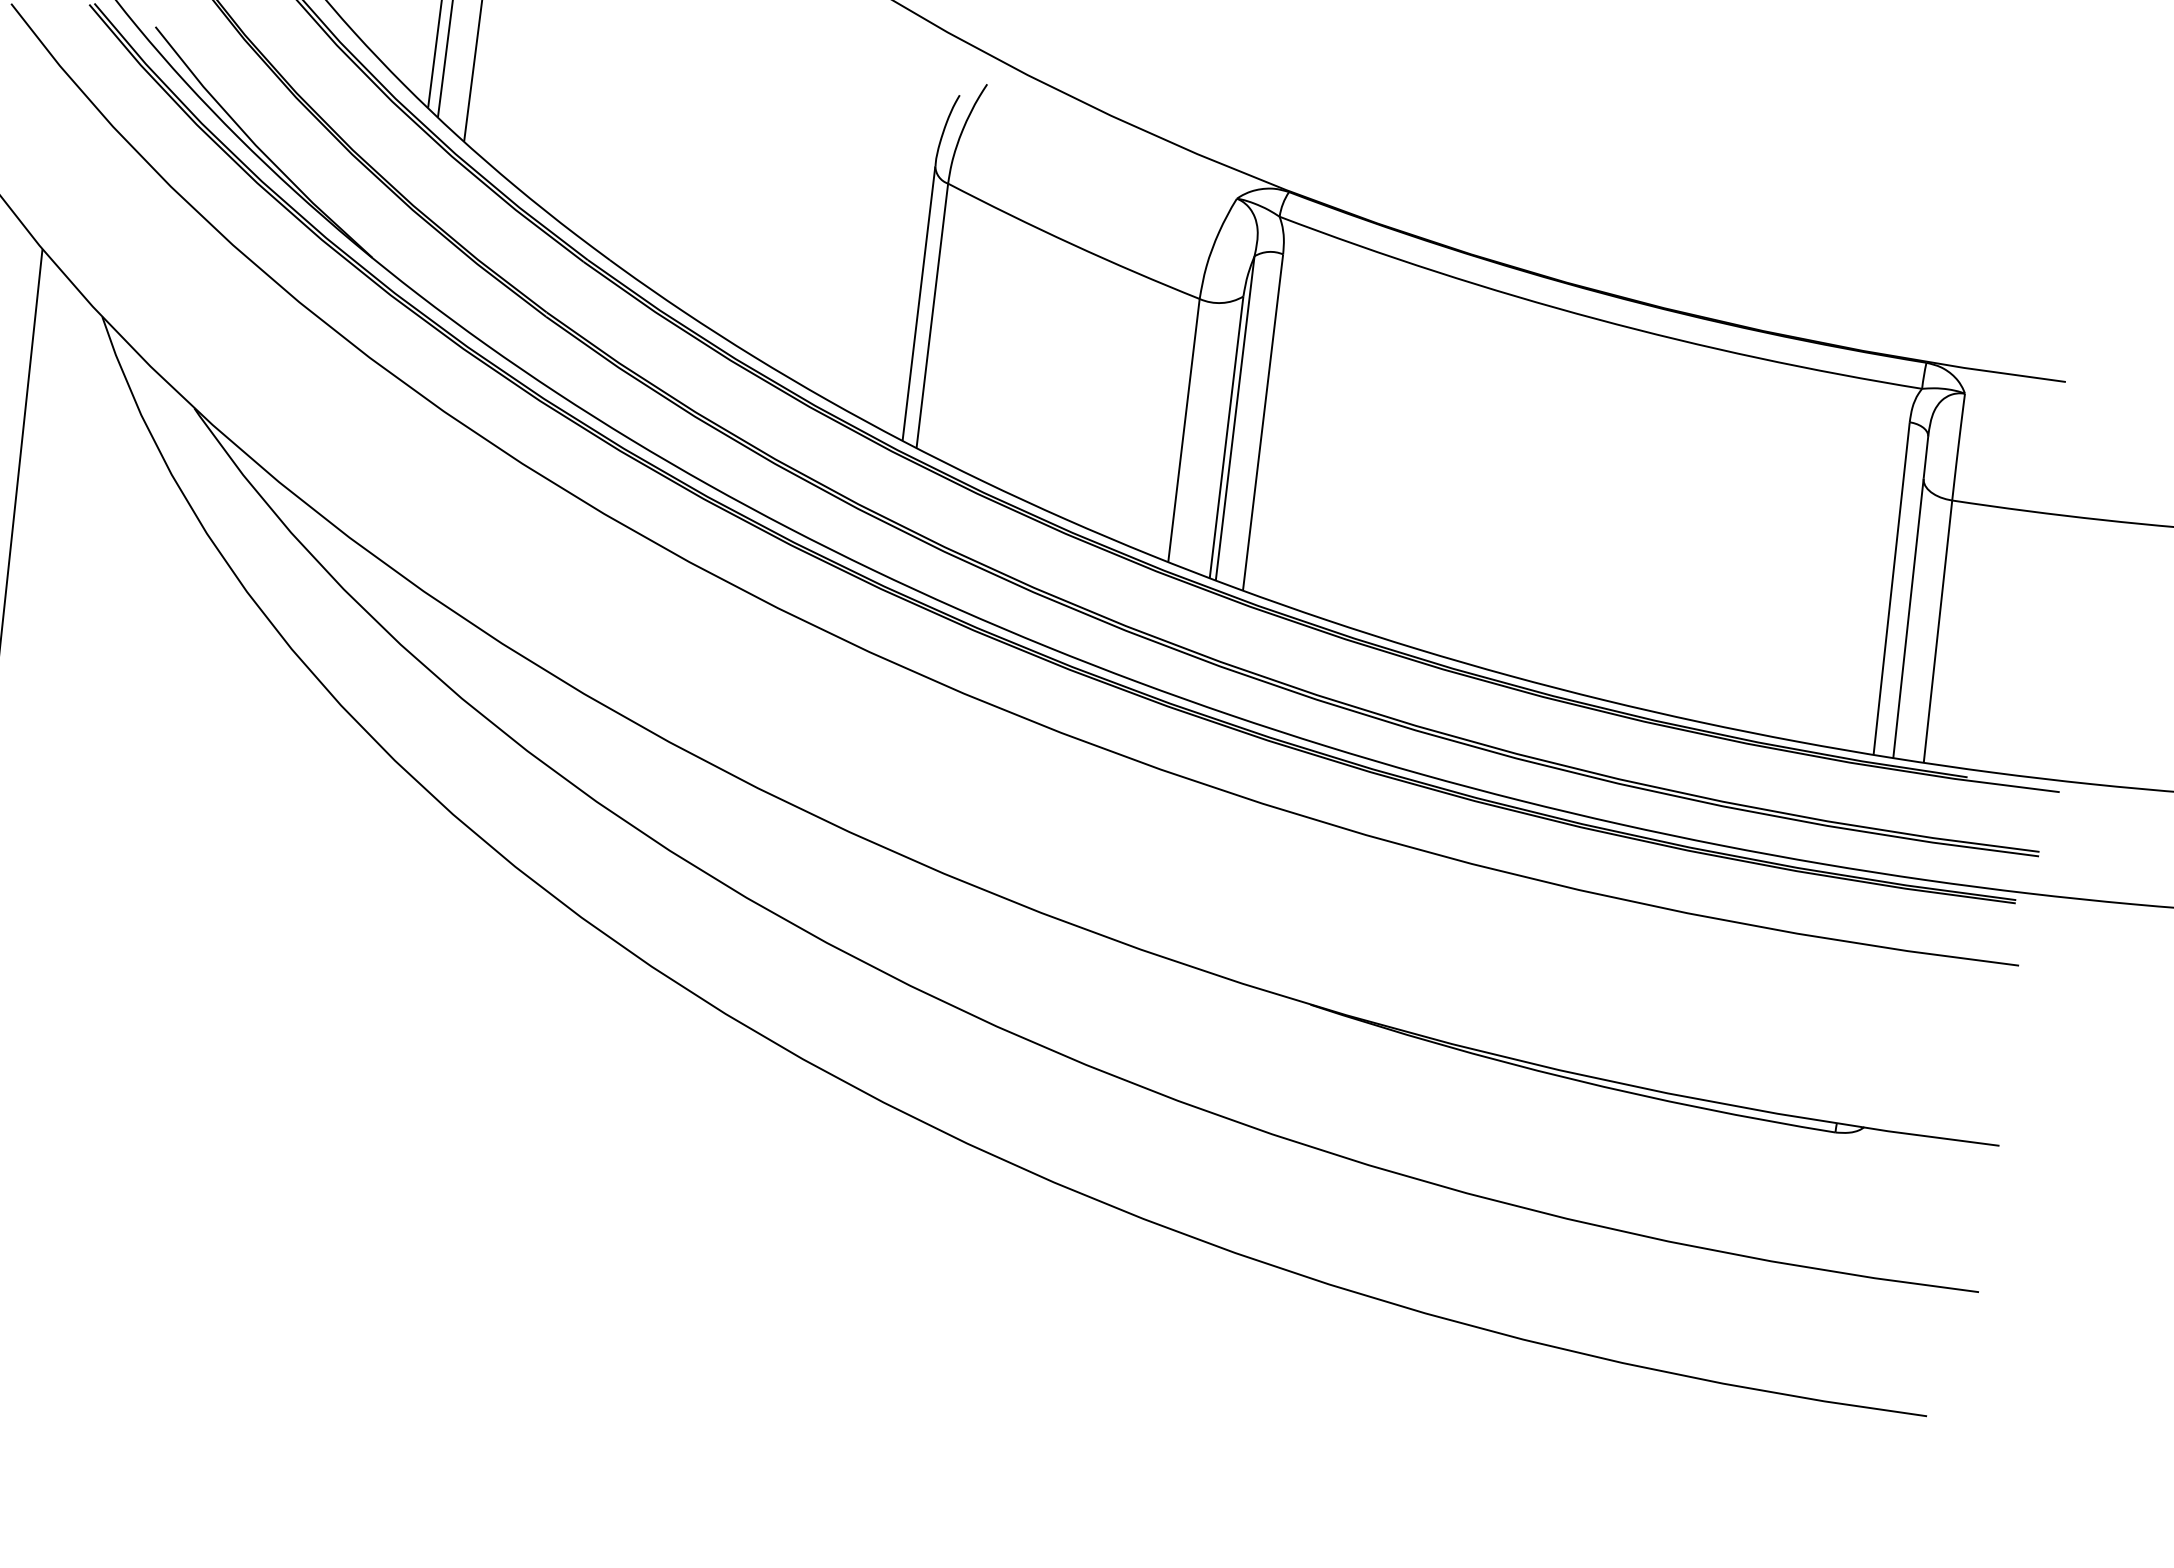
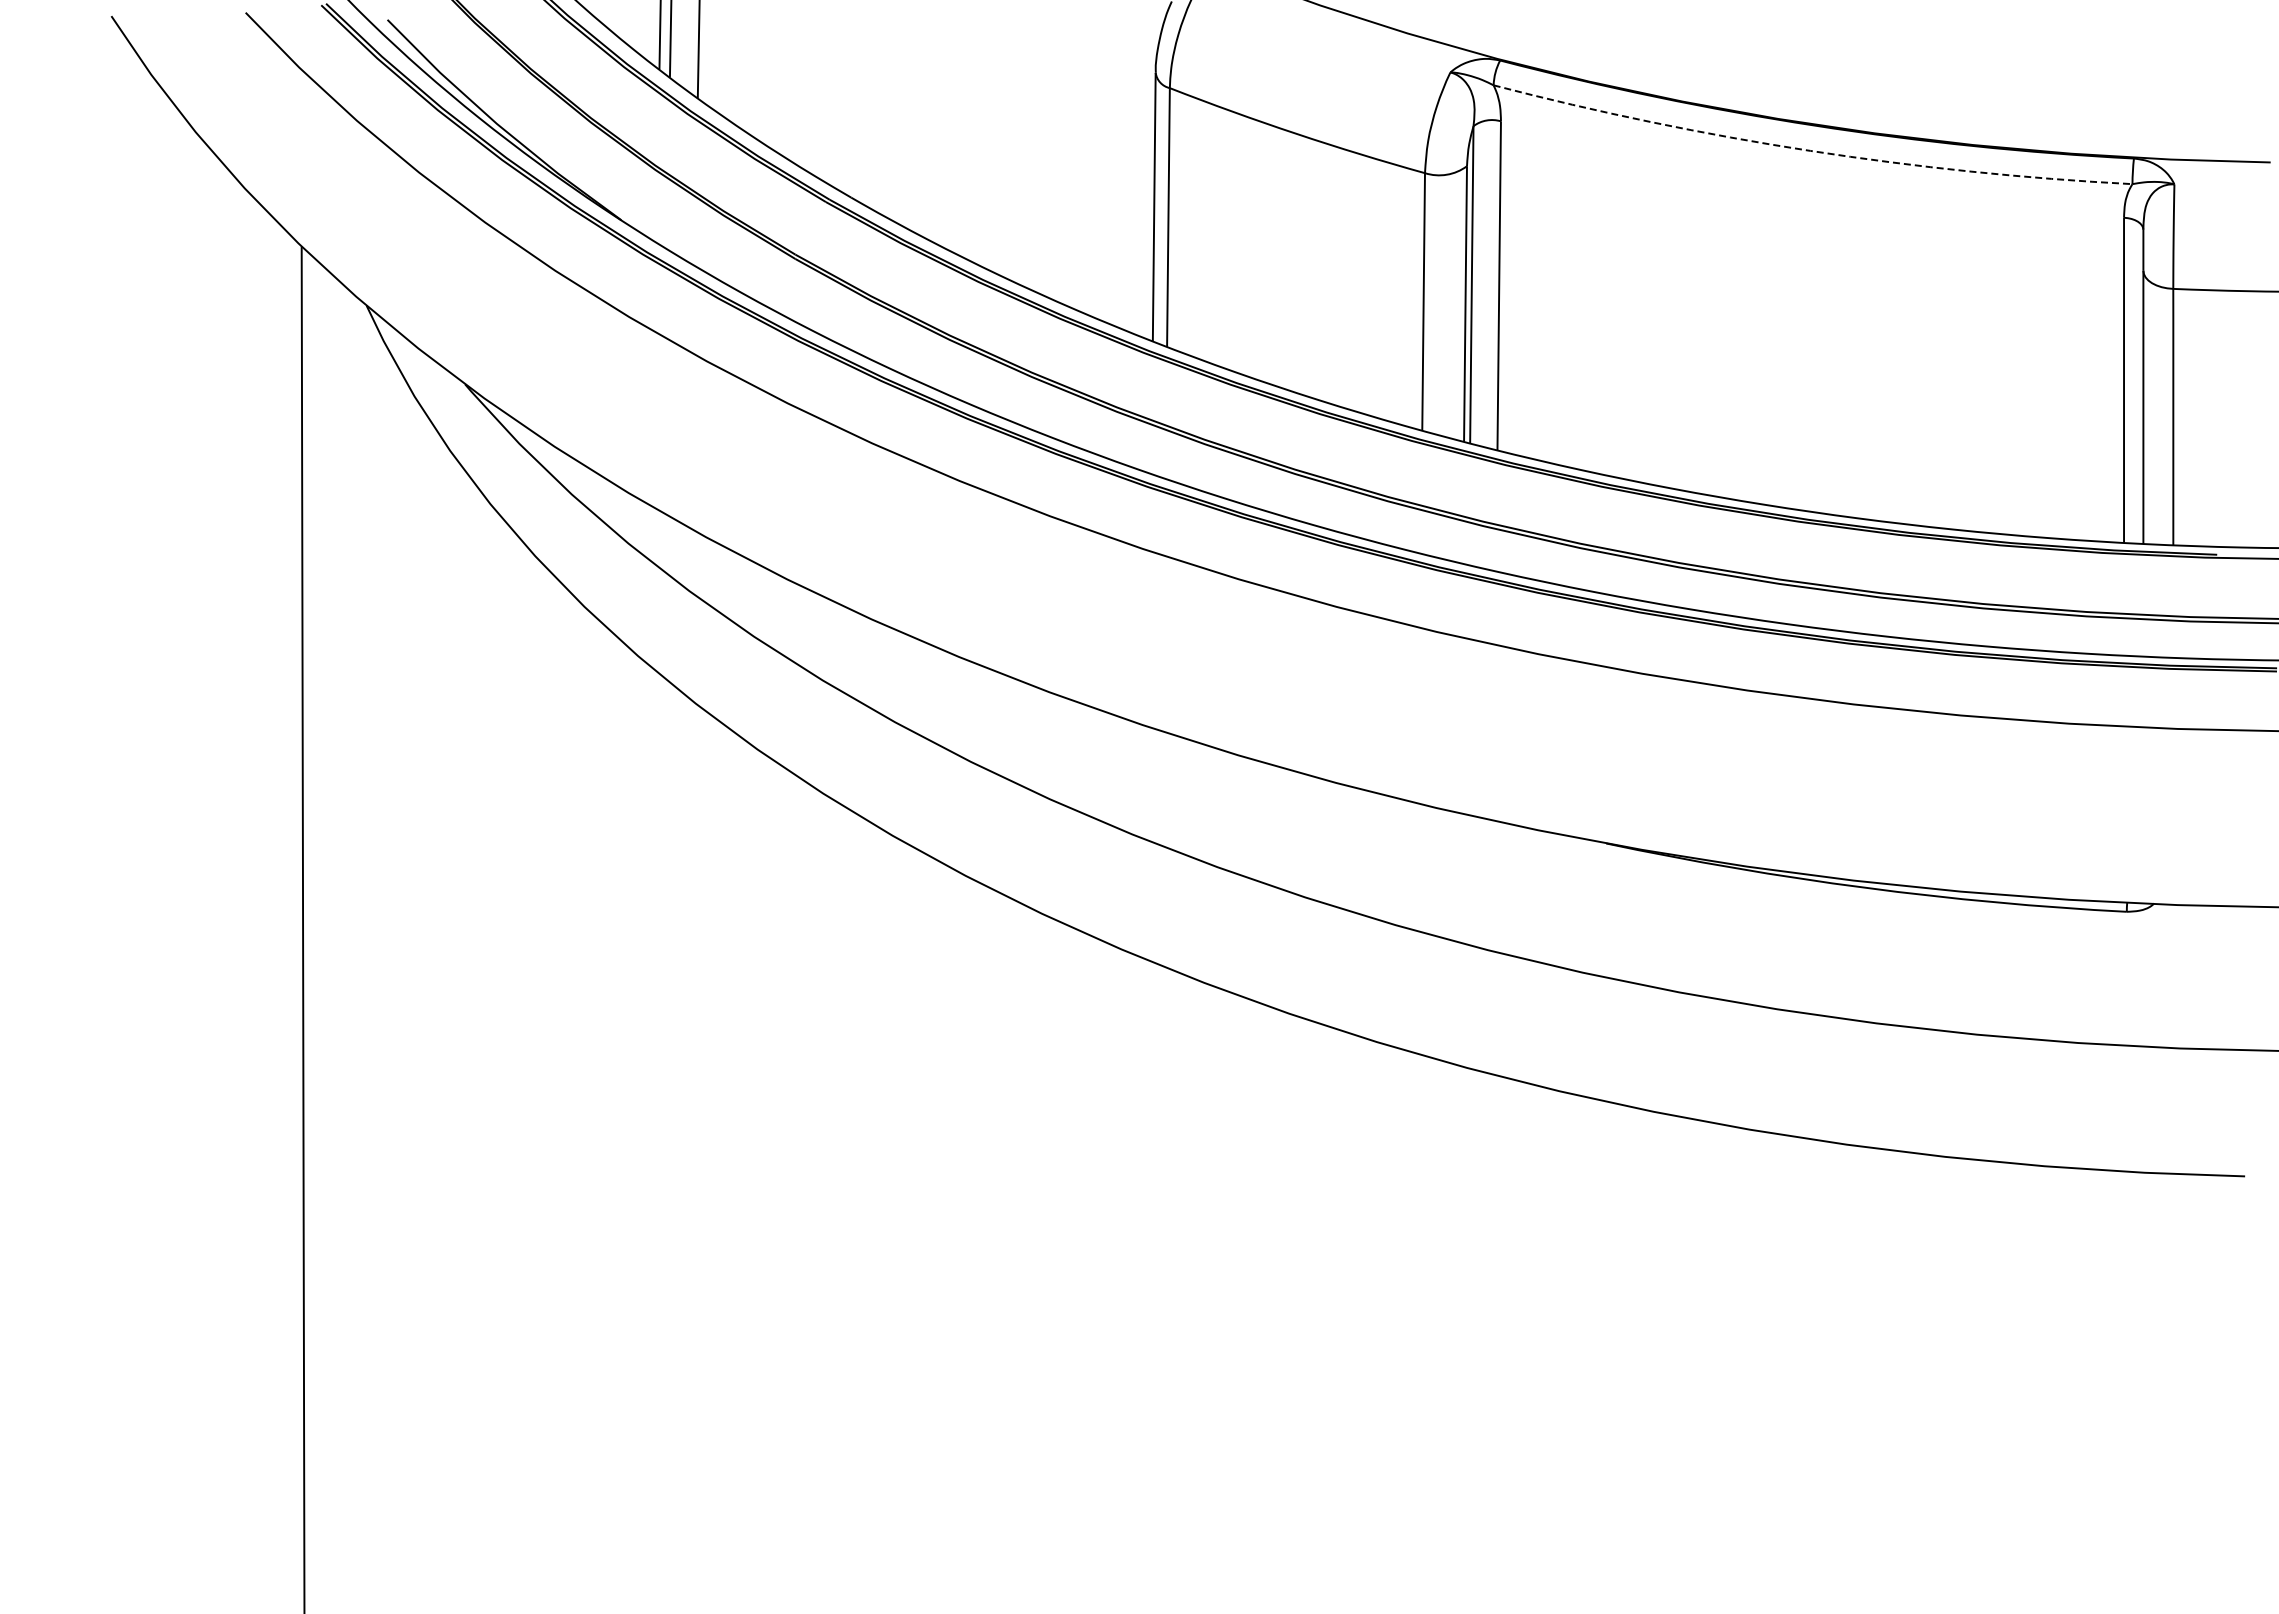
arc: (1596, 318) -> (1810, 150), solid -> dashed

